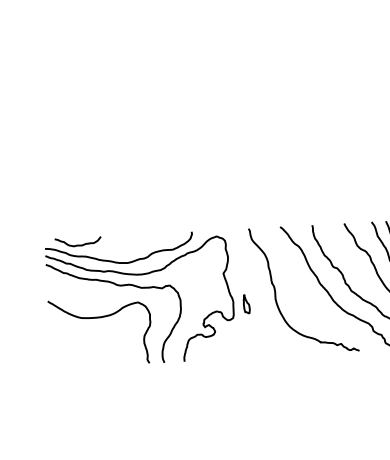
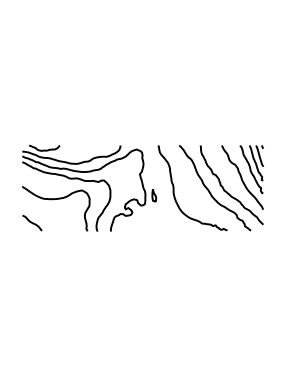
line: (66, 354) -> (32, 222), added

